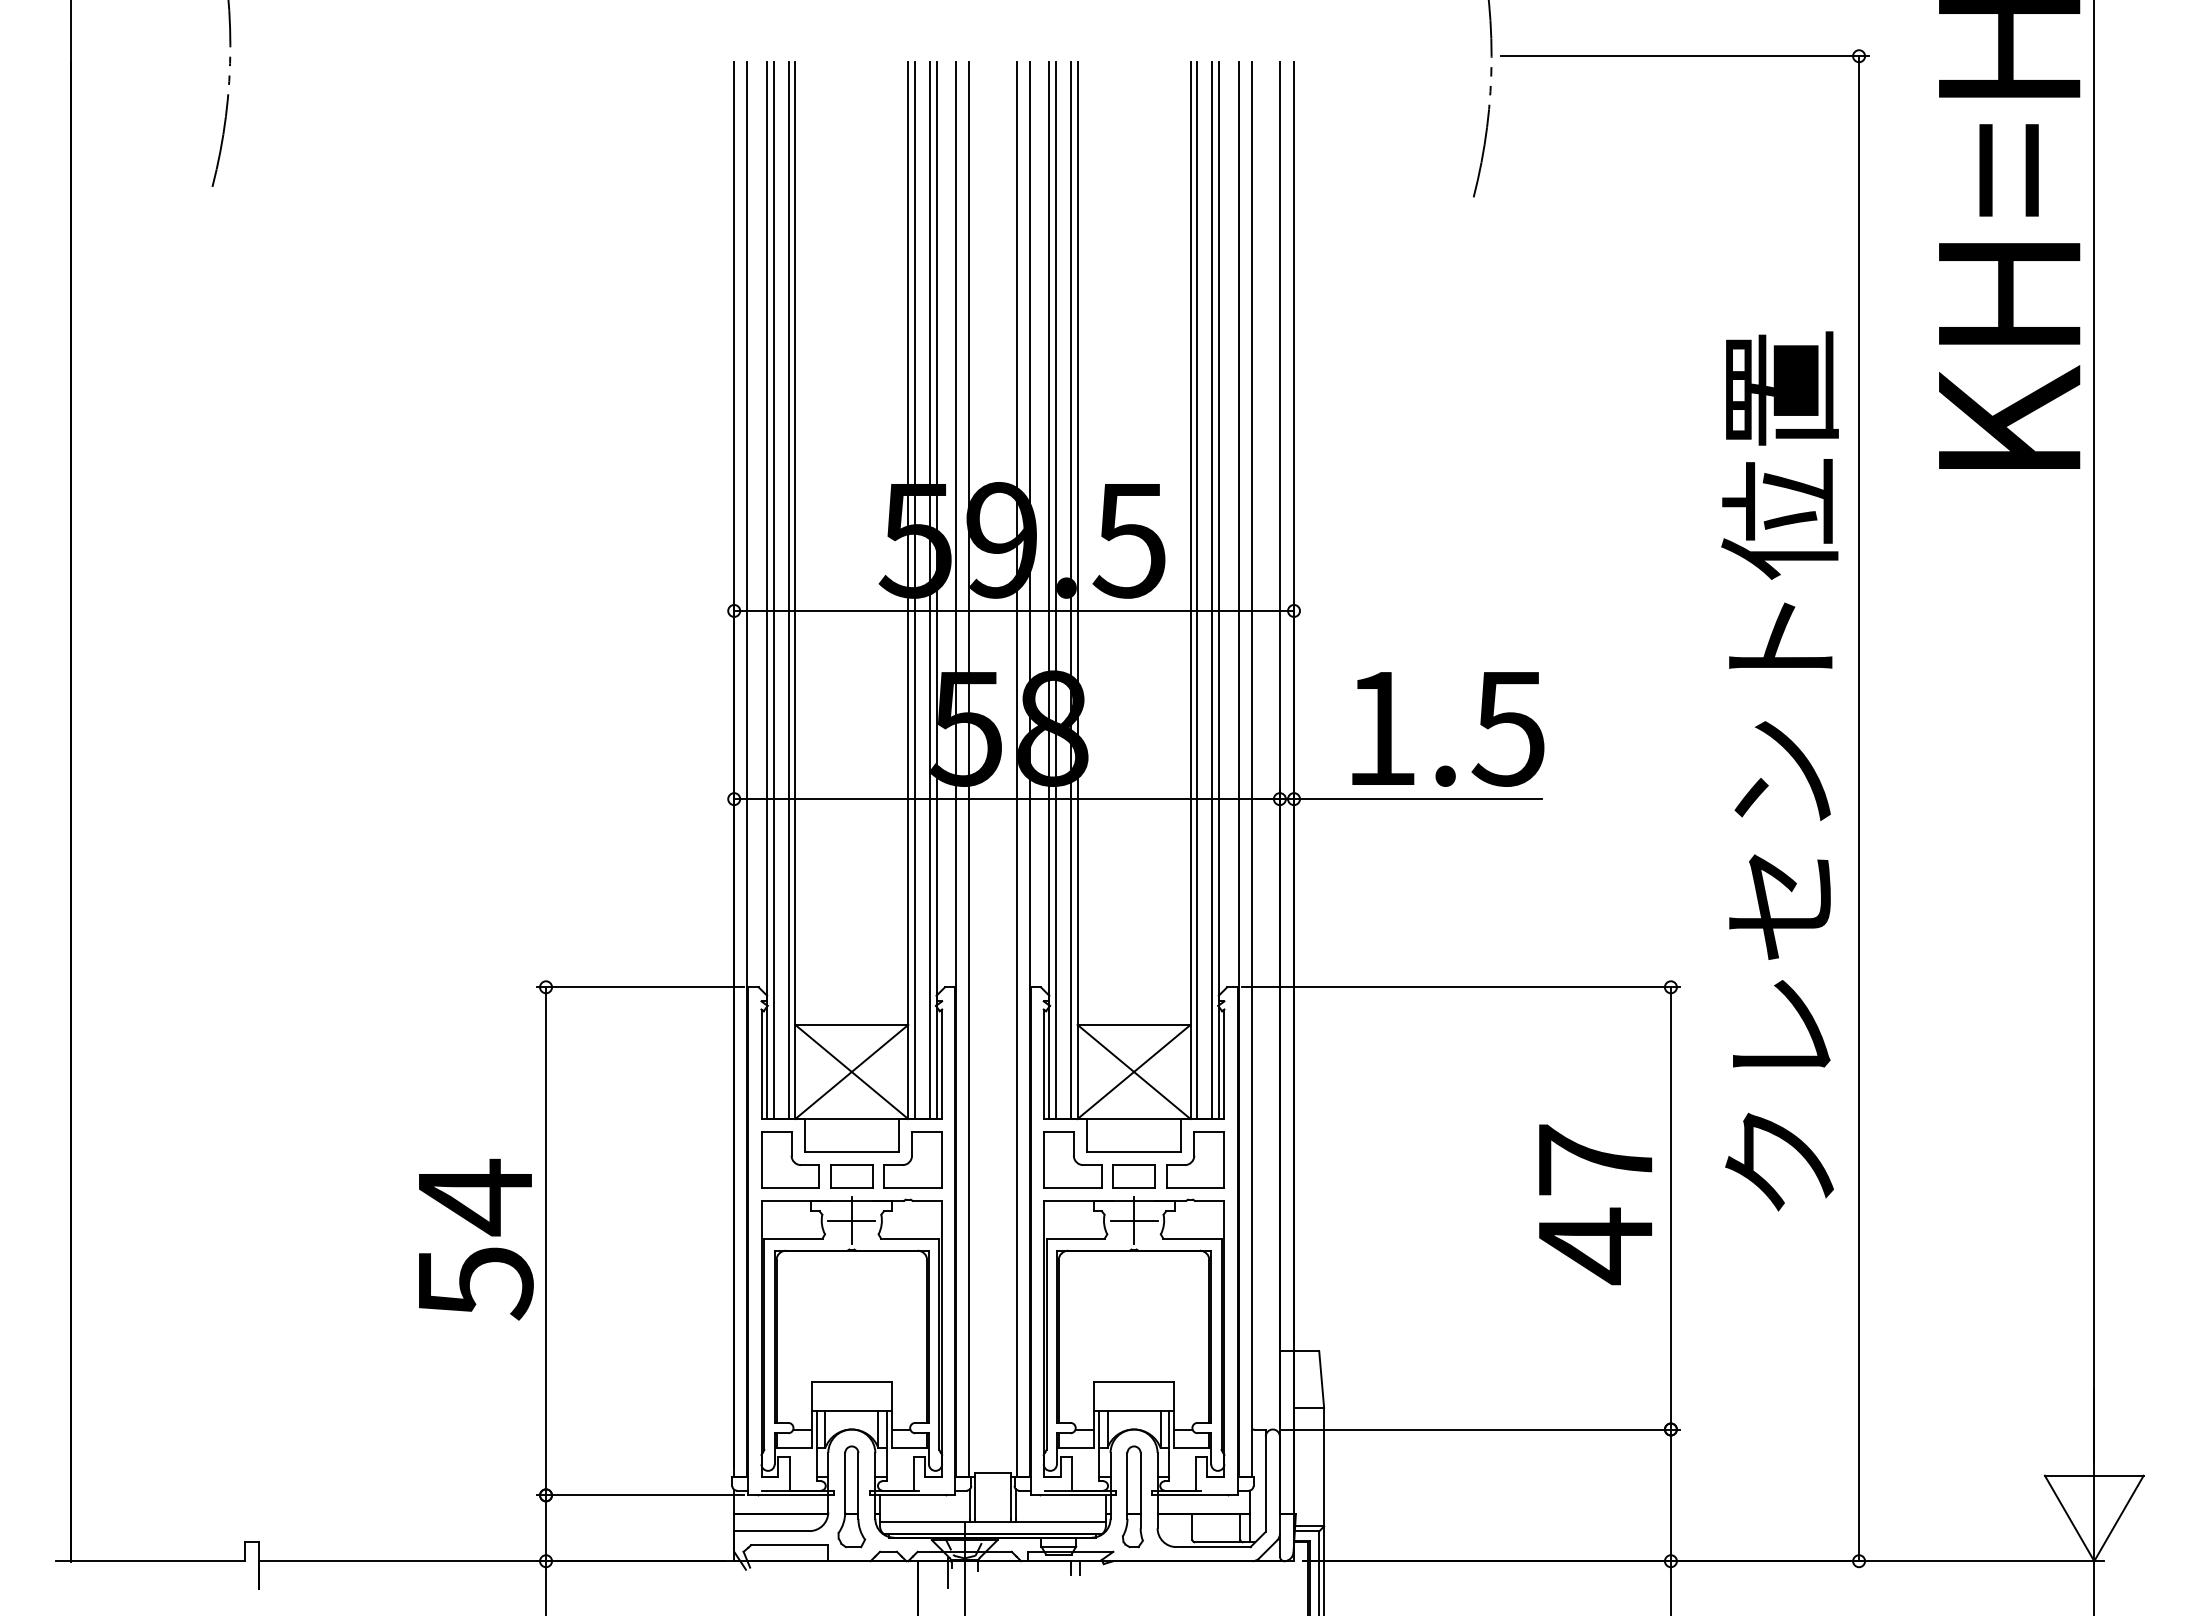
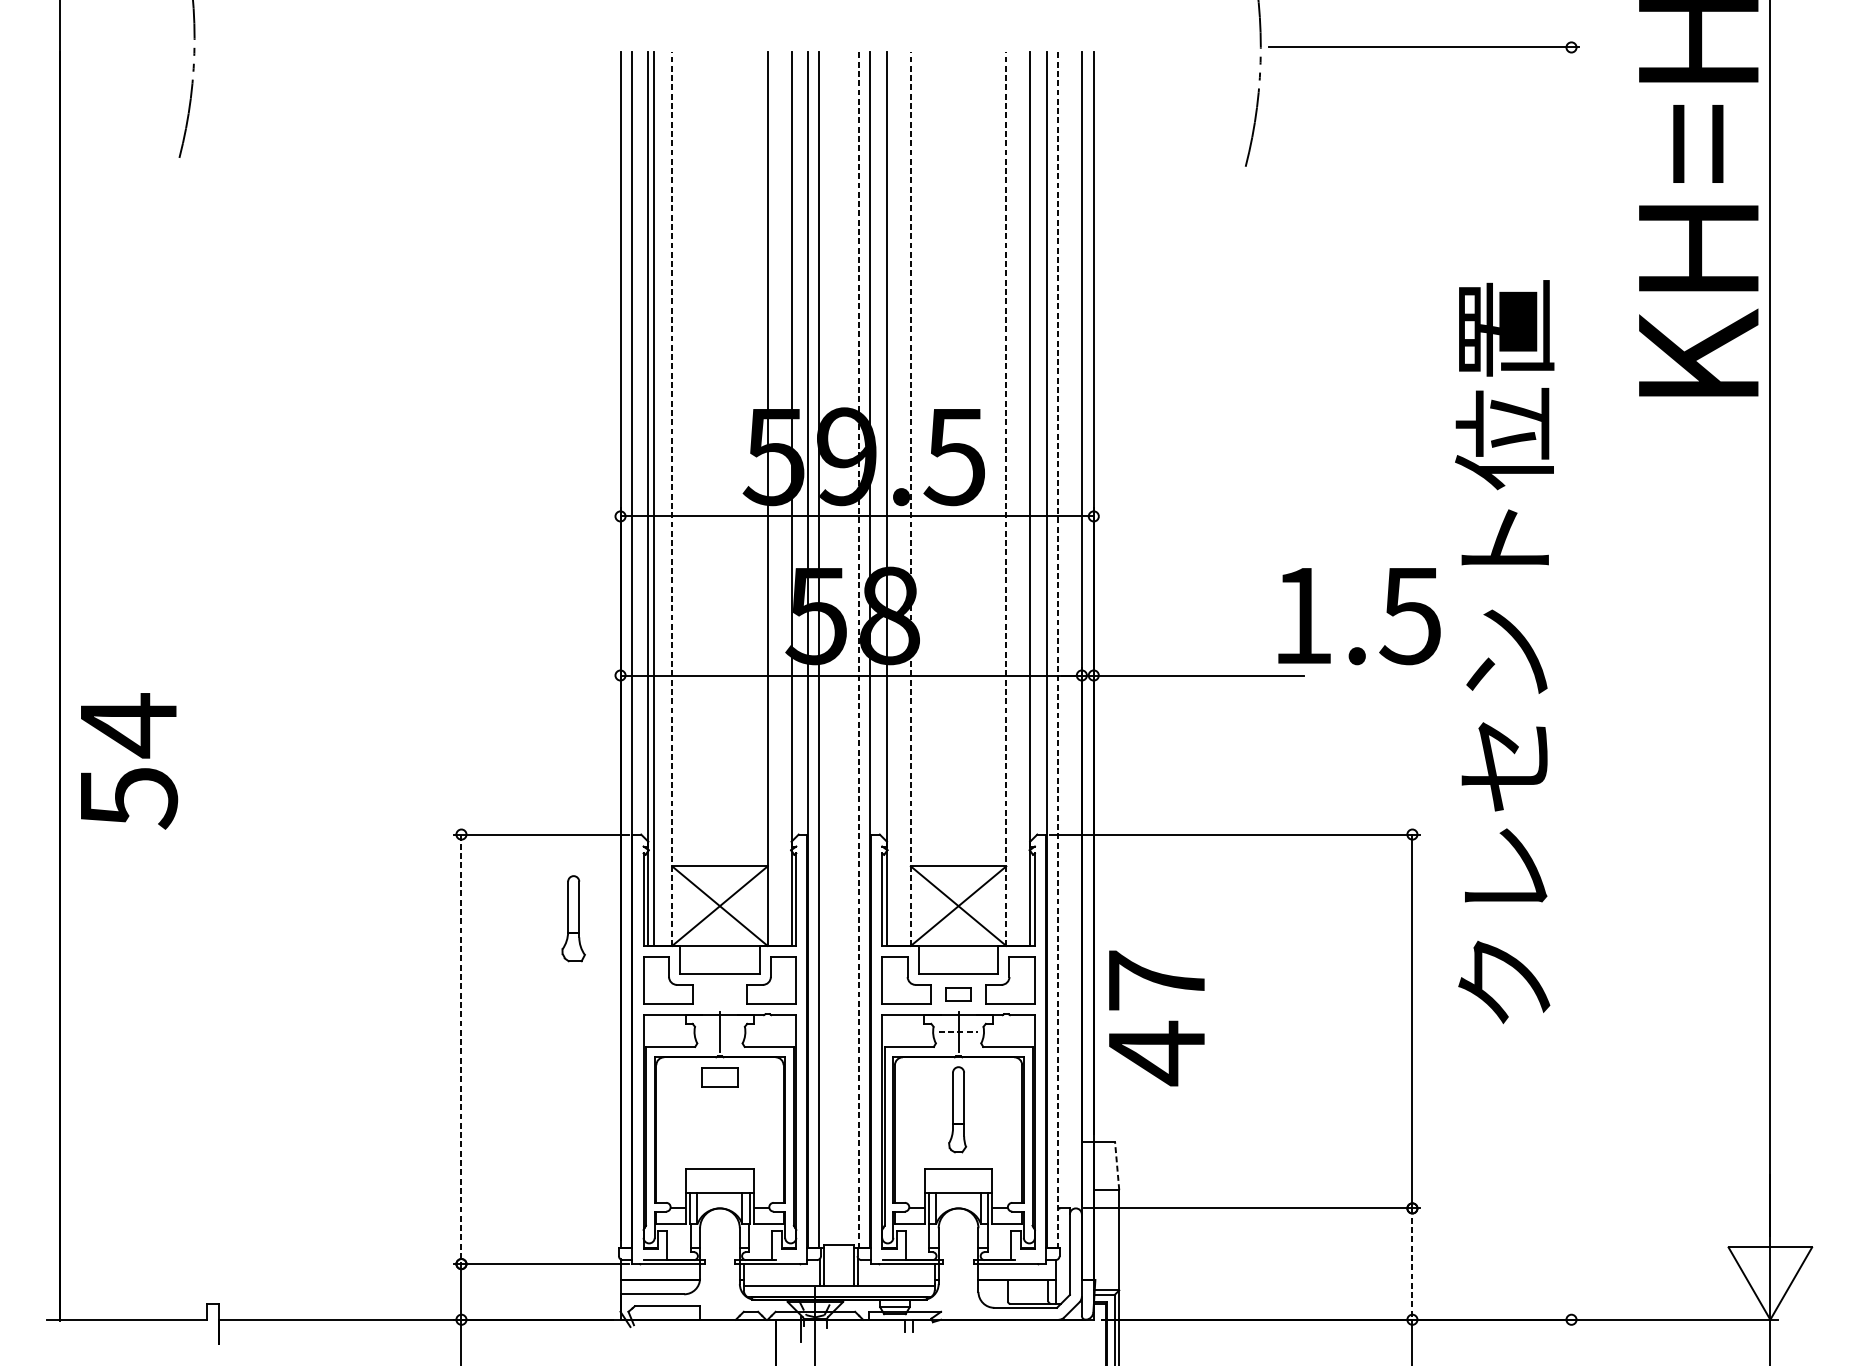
line: (788, 590) -> (666, 499), removed
line: (795, 590) -> (672, 499), solid -> dashed
line: (914, 590) -> (772, 499), removed
line: (929, 590) -> (785, 499), removed
line: (1055, 590) -> (892, 499), removed
line: (1071, 590) -> (905, 499), removed
line: (1077, 590) -> (910, 499), solid -> dashed
line: (1190, 590) -> (1006, 499), solid -> dashed
line: (1197, 590) -> (1012, 499), removed
line: (1212, 590) -> (1024, 499), removed
text: (1448, 729) -> (1359, 616), moved
line: (1016, 769) -> (859, 650), solid -> dashed
line: (1251, 769) -> (1057, 650), solid -> dashed
line: (1859, 808) -> (1571, 683), removed
part: (851, 1176) -> (719, 1077), moved
part: (1133, 1176) -> (958, 994), size x0.7
text: (1595, 1204) -> (1156, 1018), moved
line: (851, 1220) -> (719, 1031), removed
line: (1134, 1220) -> (958, 1031), solid -> dashed
text: (476, 1239) -> (129, 761), moved
line: (546, 1241) -> (461, 1049), solid -> dashed
line: (1321, 1379) -> (1117, 1166), solid -> dashed
line: (1670, 1495) -> (1412, 1264), solid -> dashed
part: (851, 1496) -> (573, 918), moved
part: (1132, 1496) -> (957, 1109), moved

